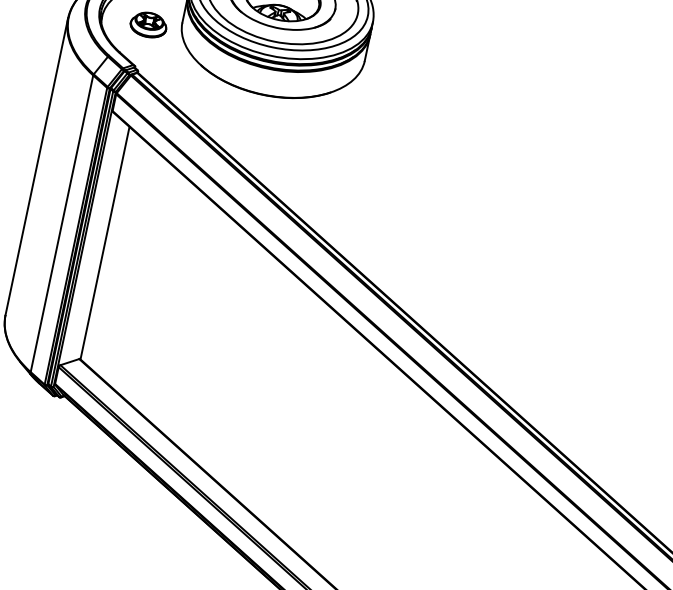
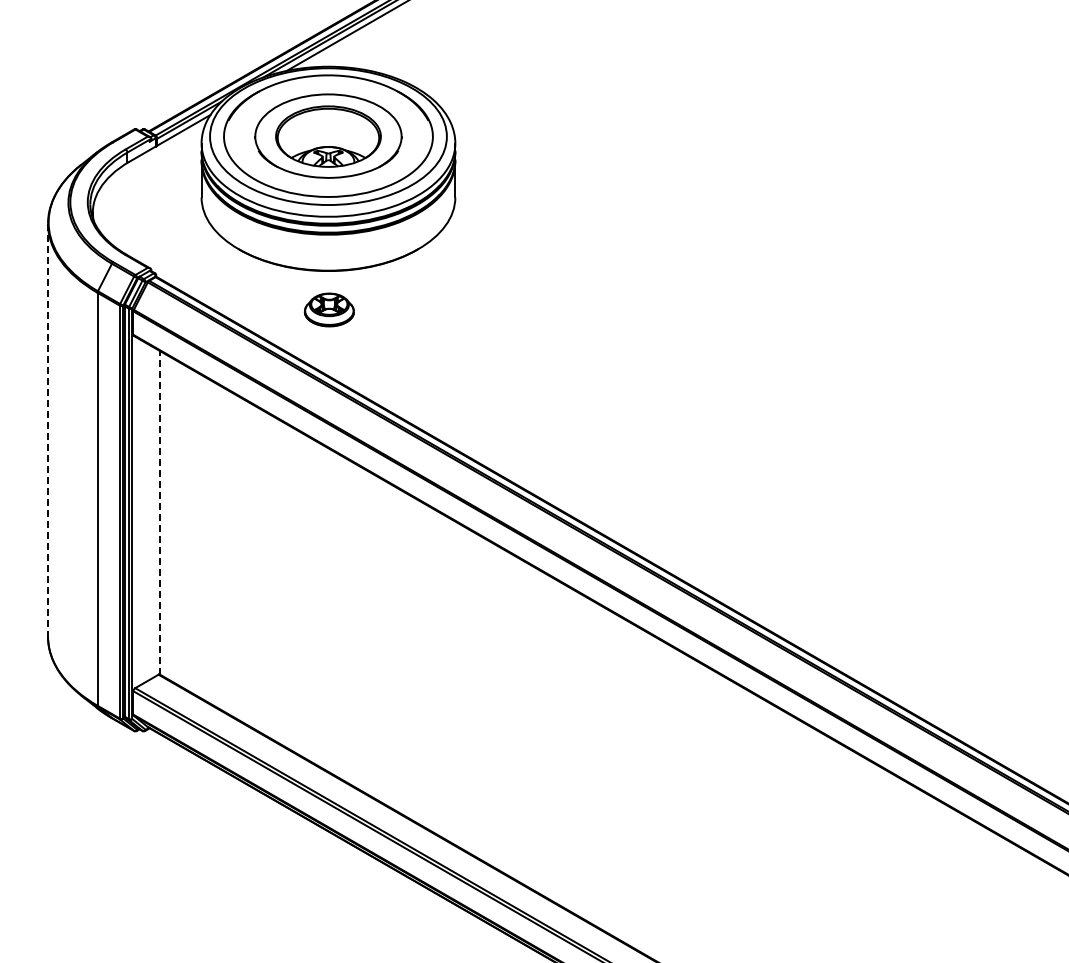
part: (148, 24) -> (328, 309), moved
line: (37, 166) -> (48, 430), solid -> dashed
line: (105, 243) -> (160, 513), solid -> dashed

